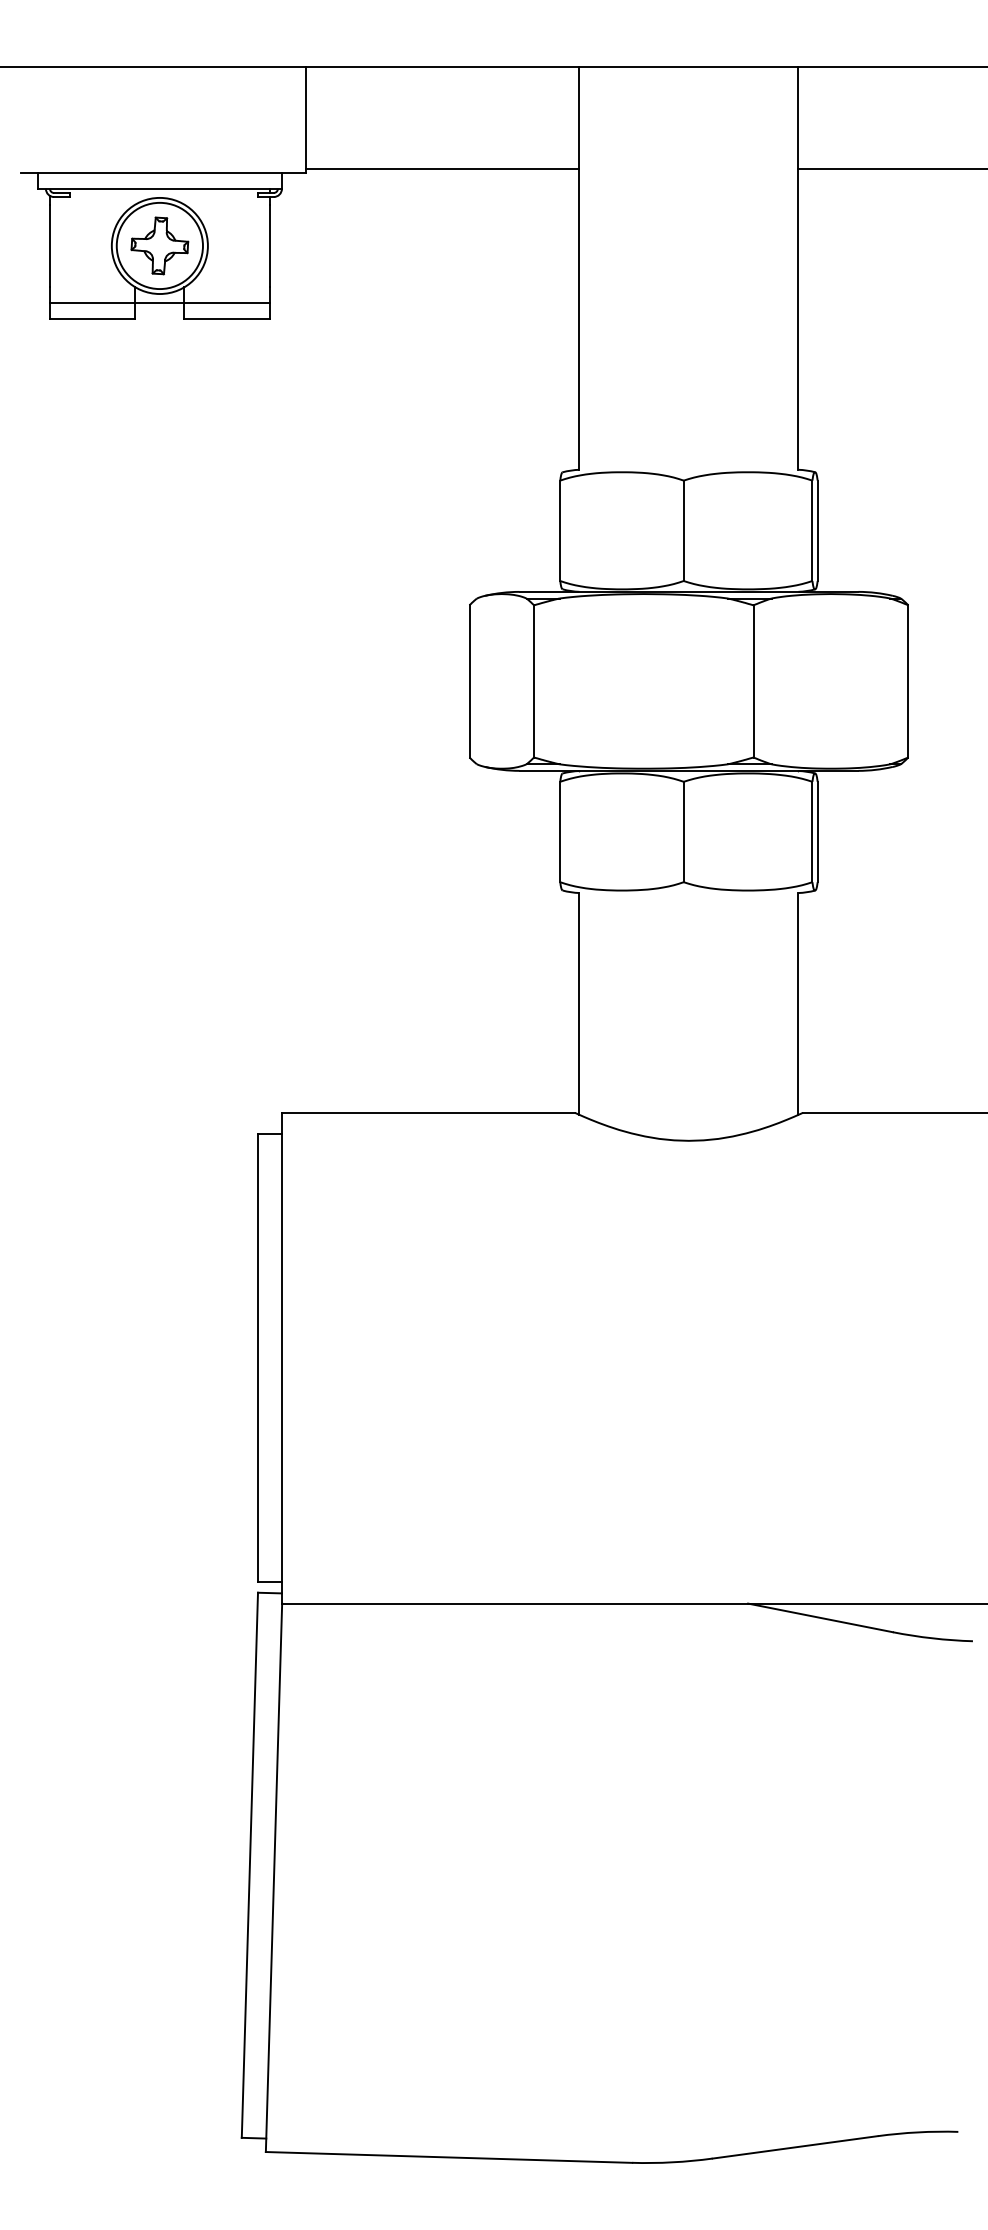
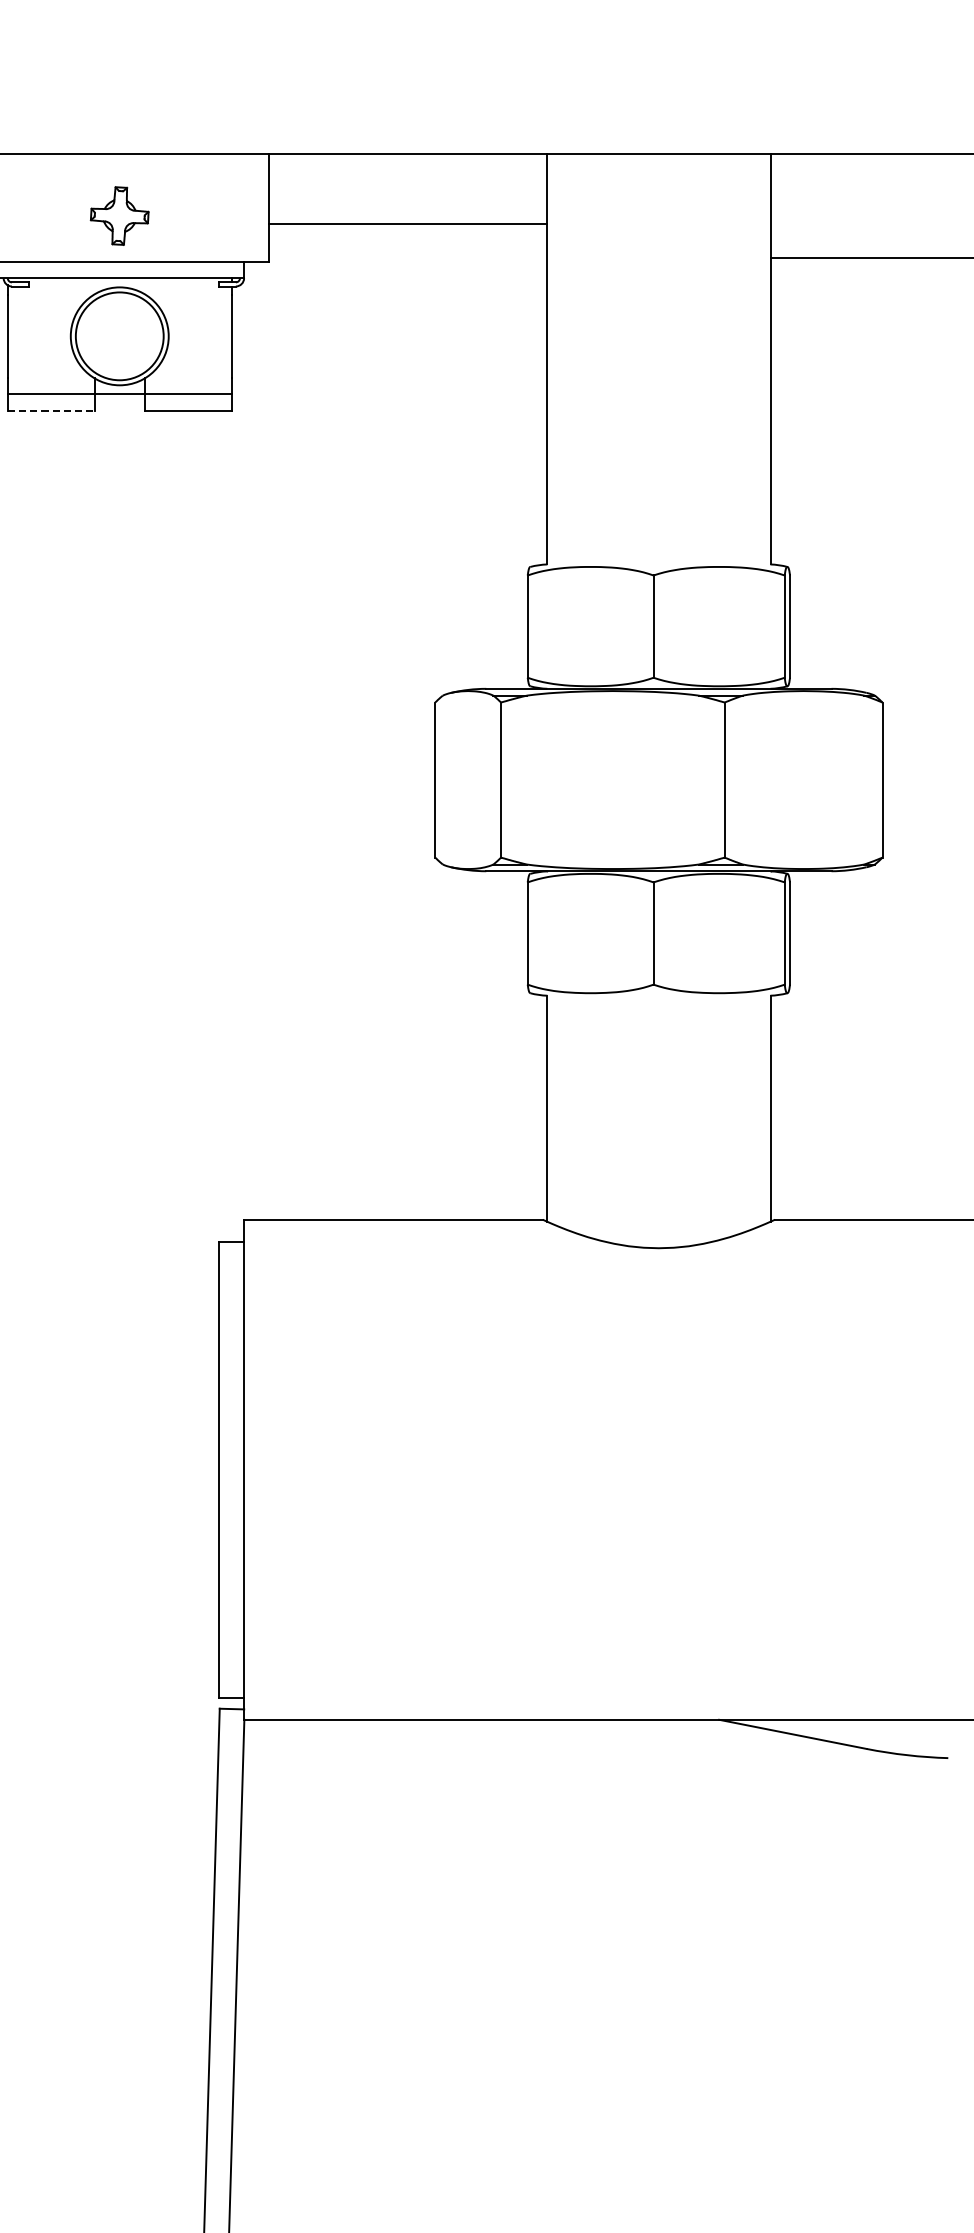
line: (442, 168) -> (407, 223), moved
part: (159, 245) -> (119, 215), moved
line: (92, 319) -> (51, 411), solid -> dashed

